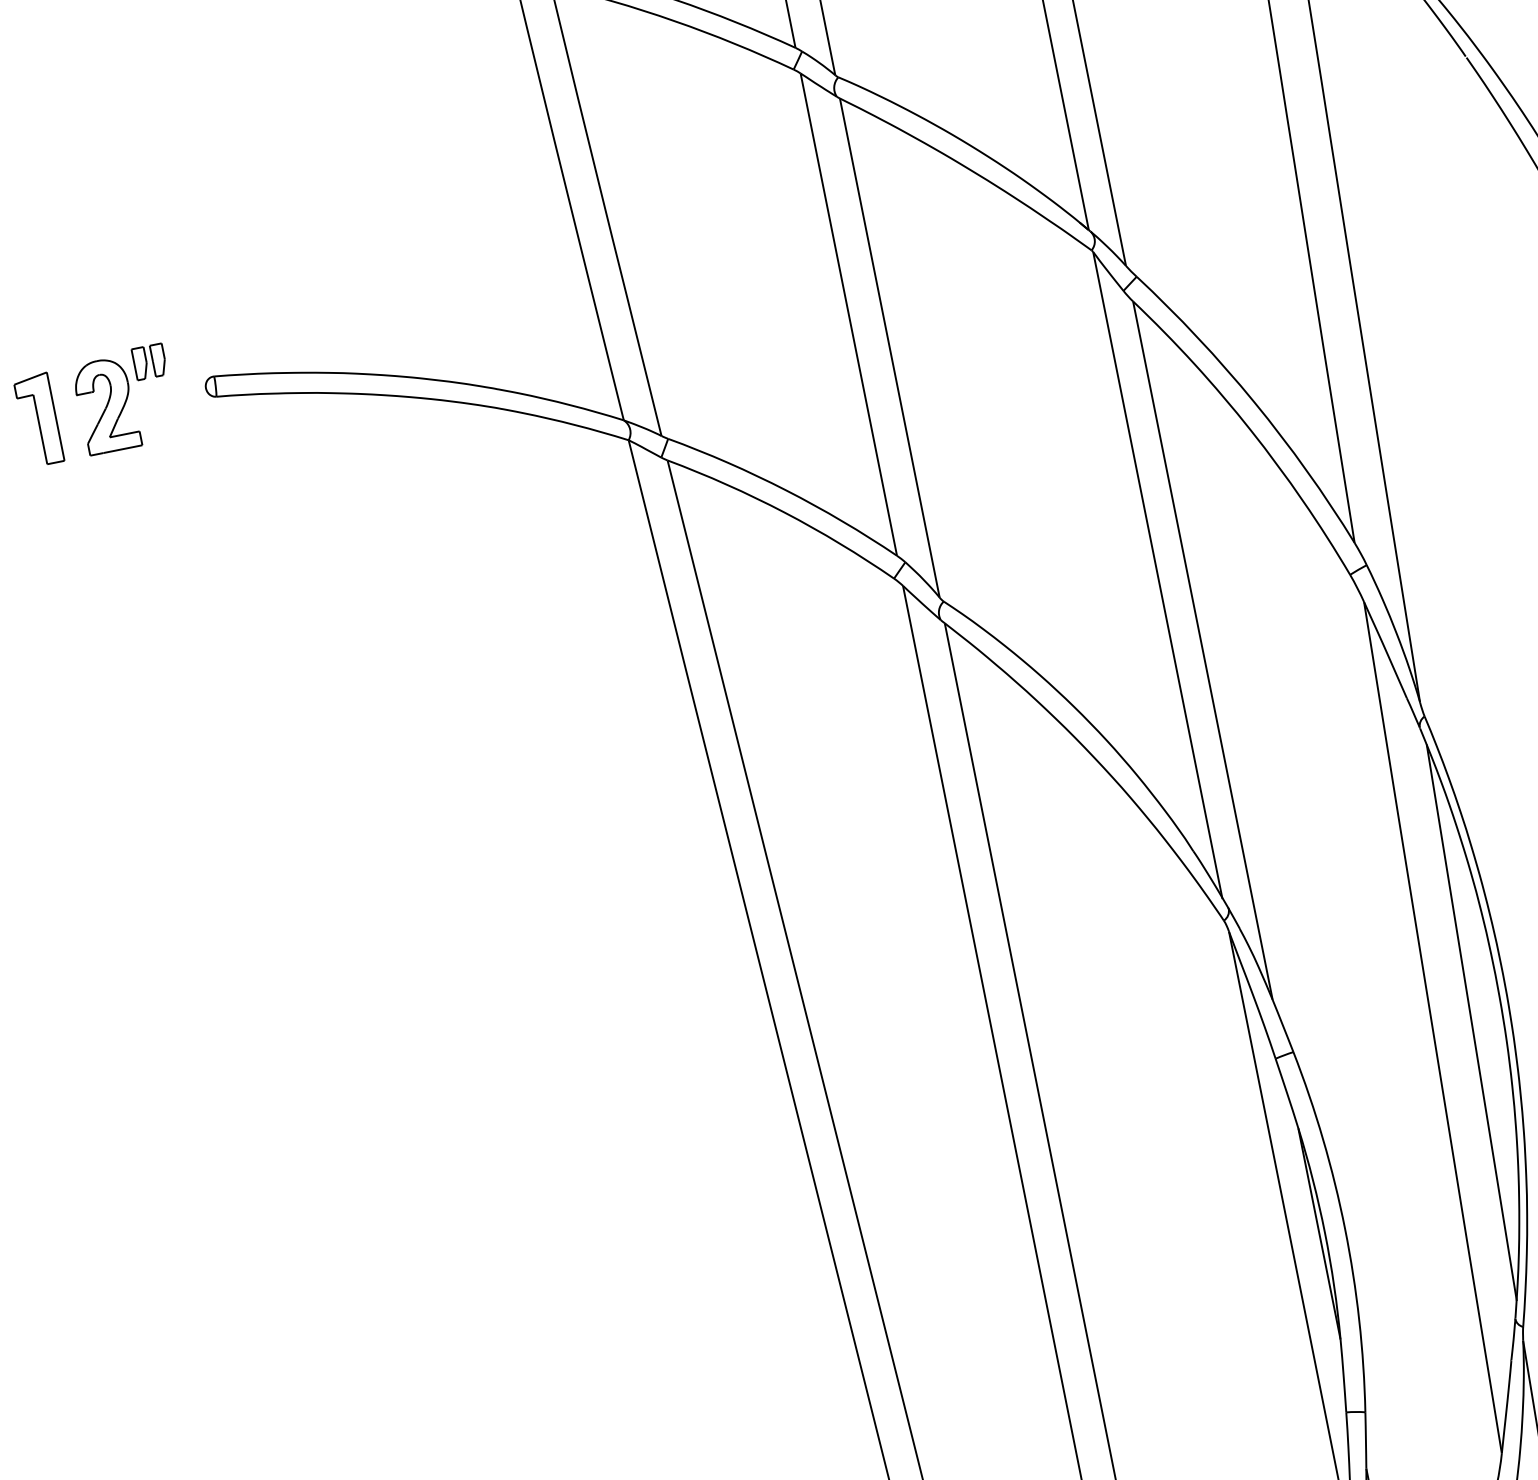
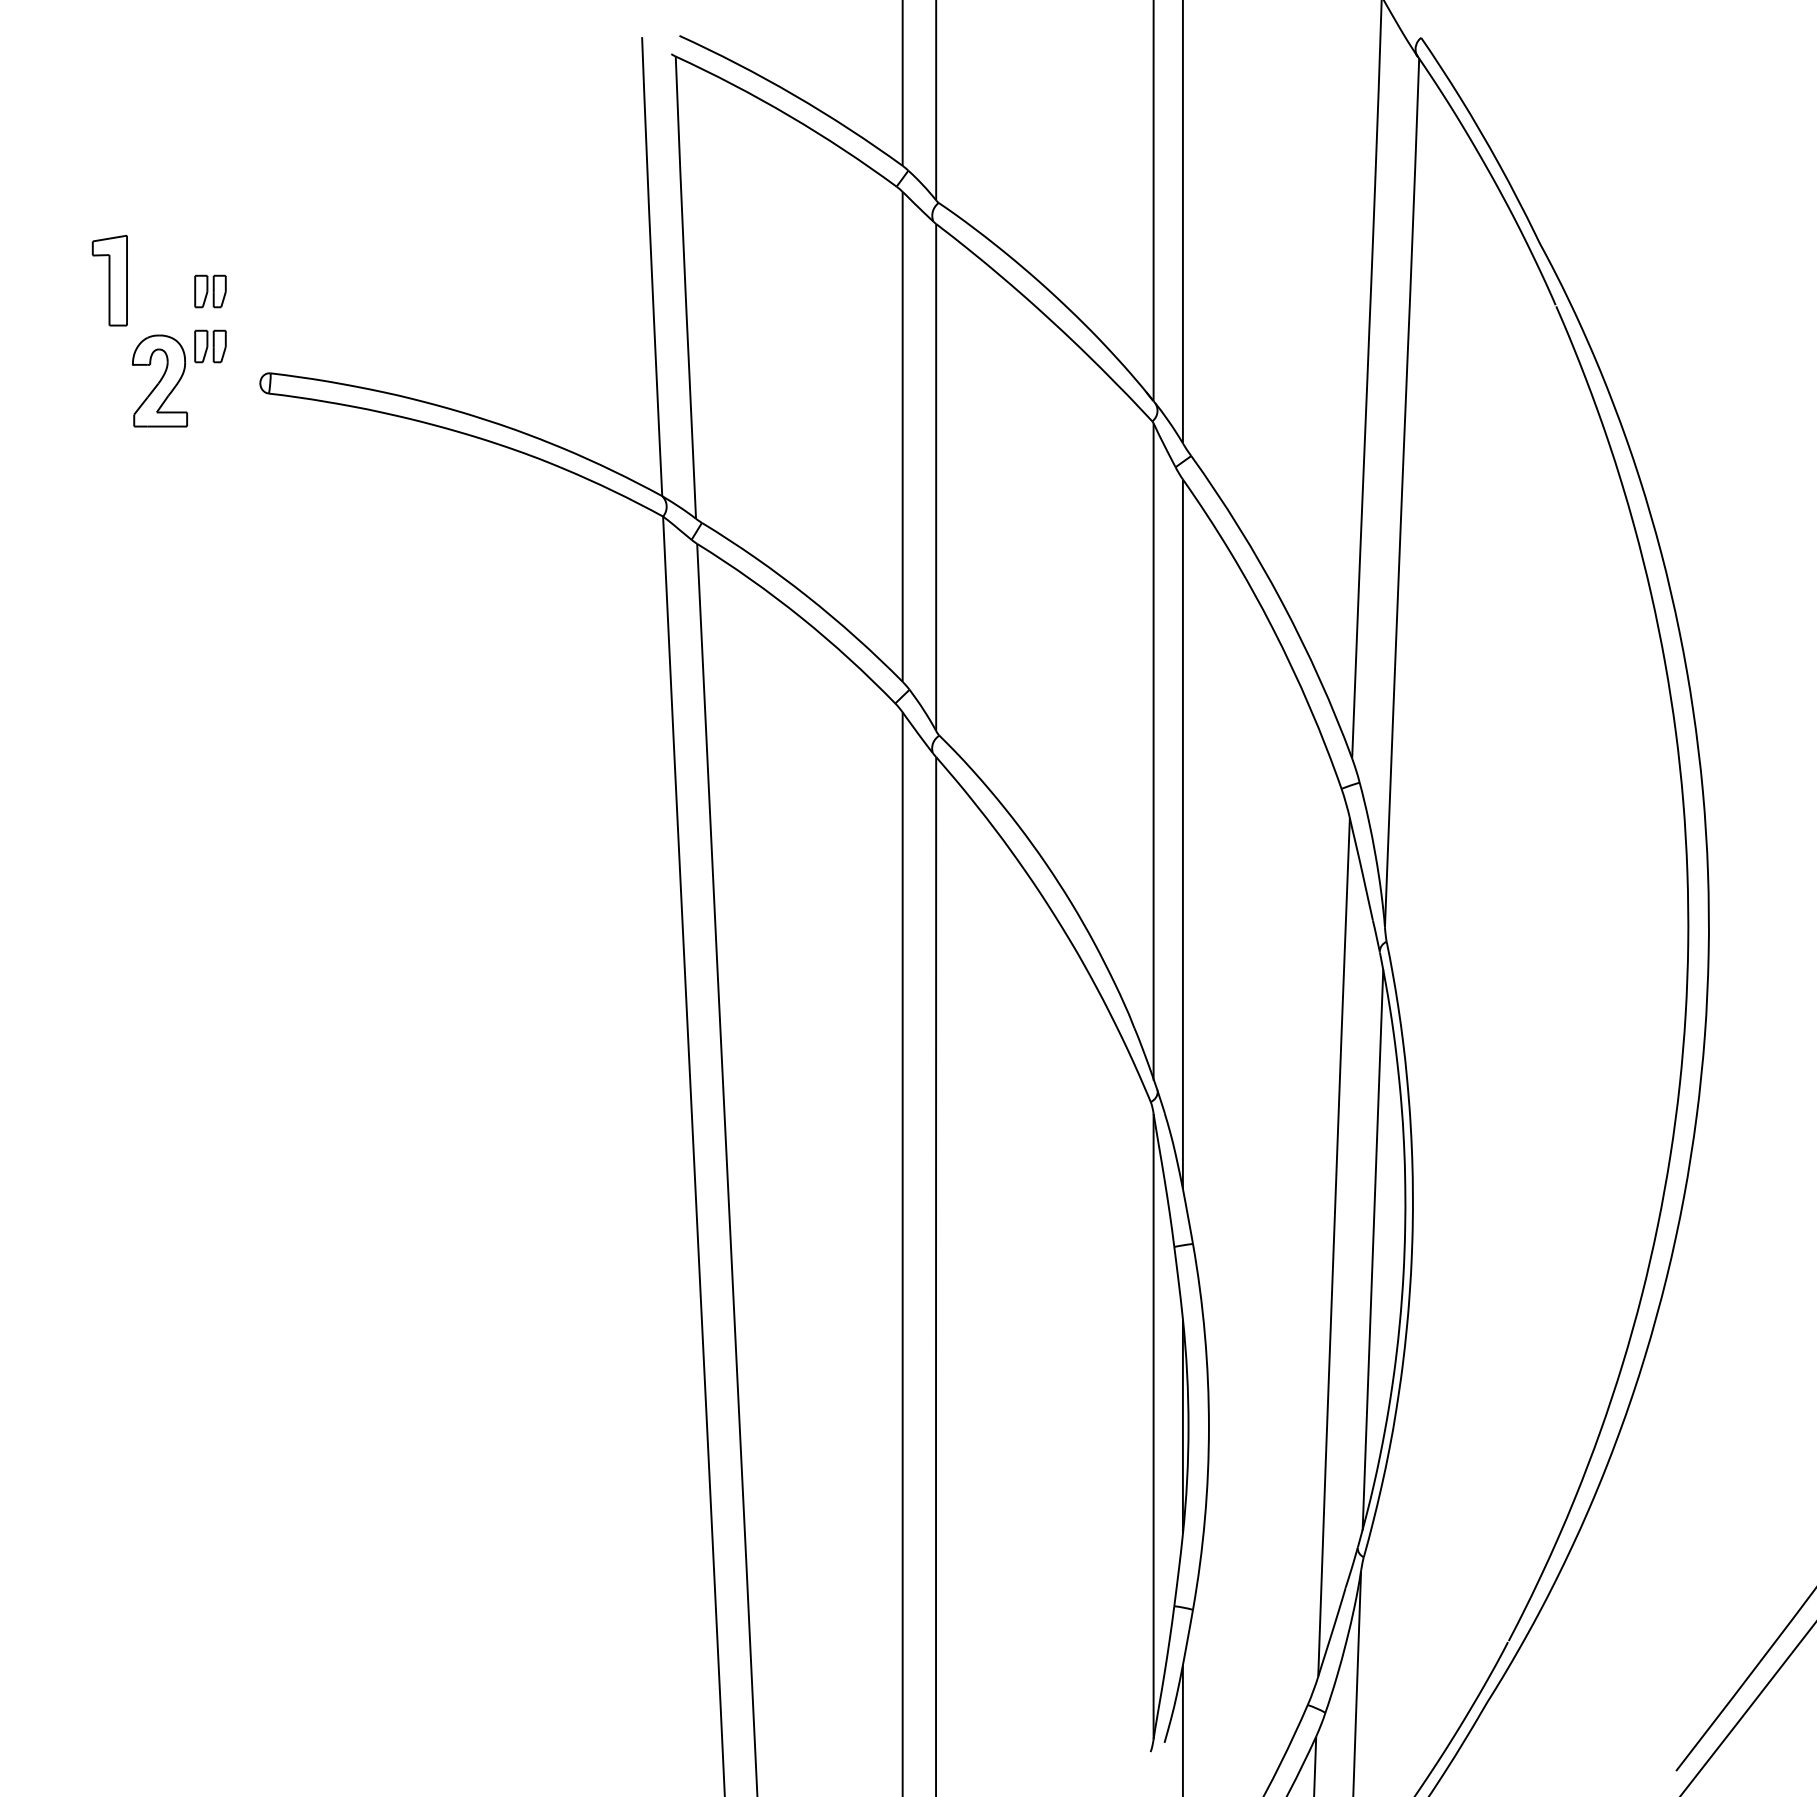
part: (138, 307) -> (210, 291), added
part: (38, 419) -> (109, 280), moved

